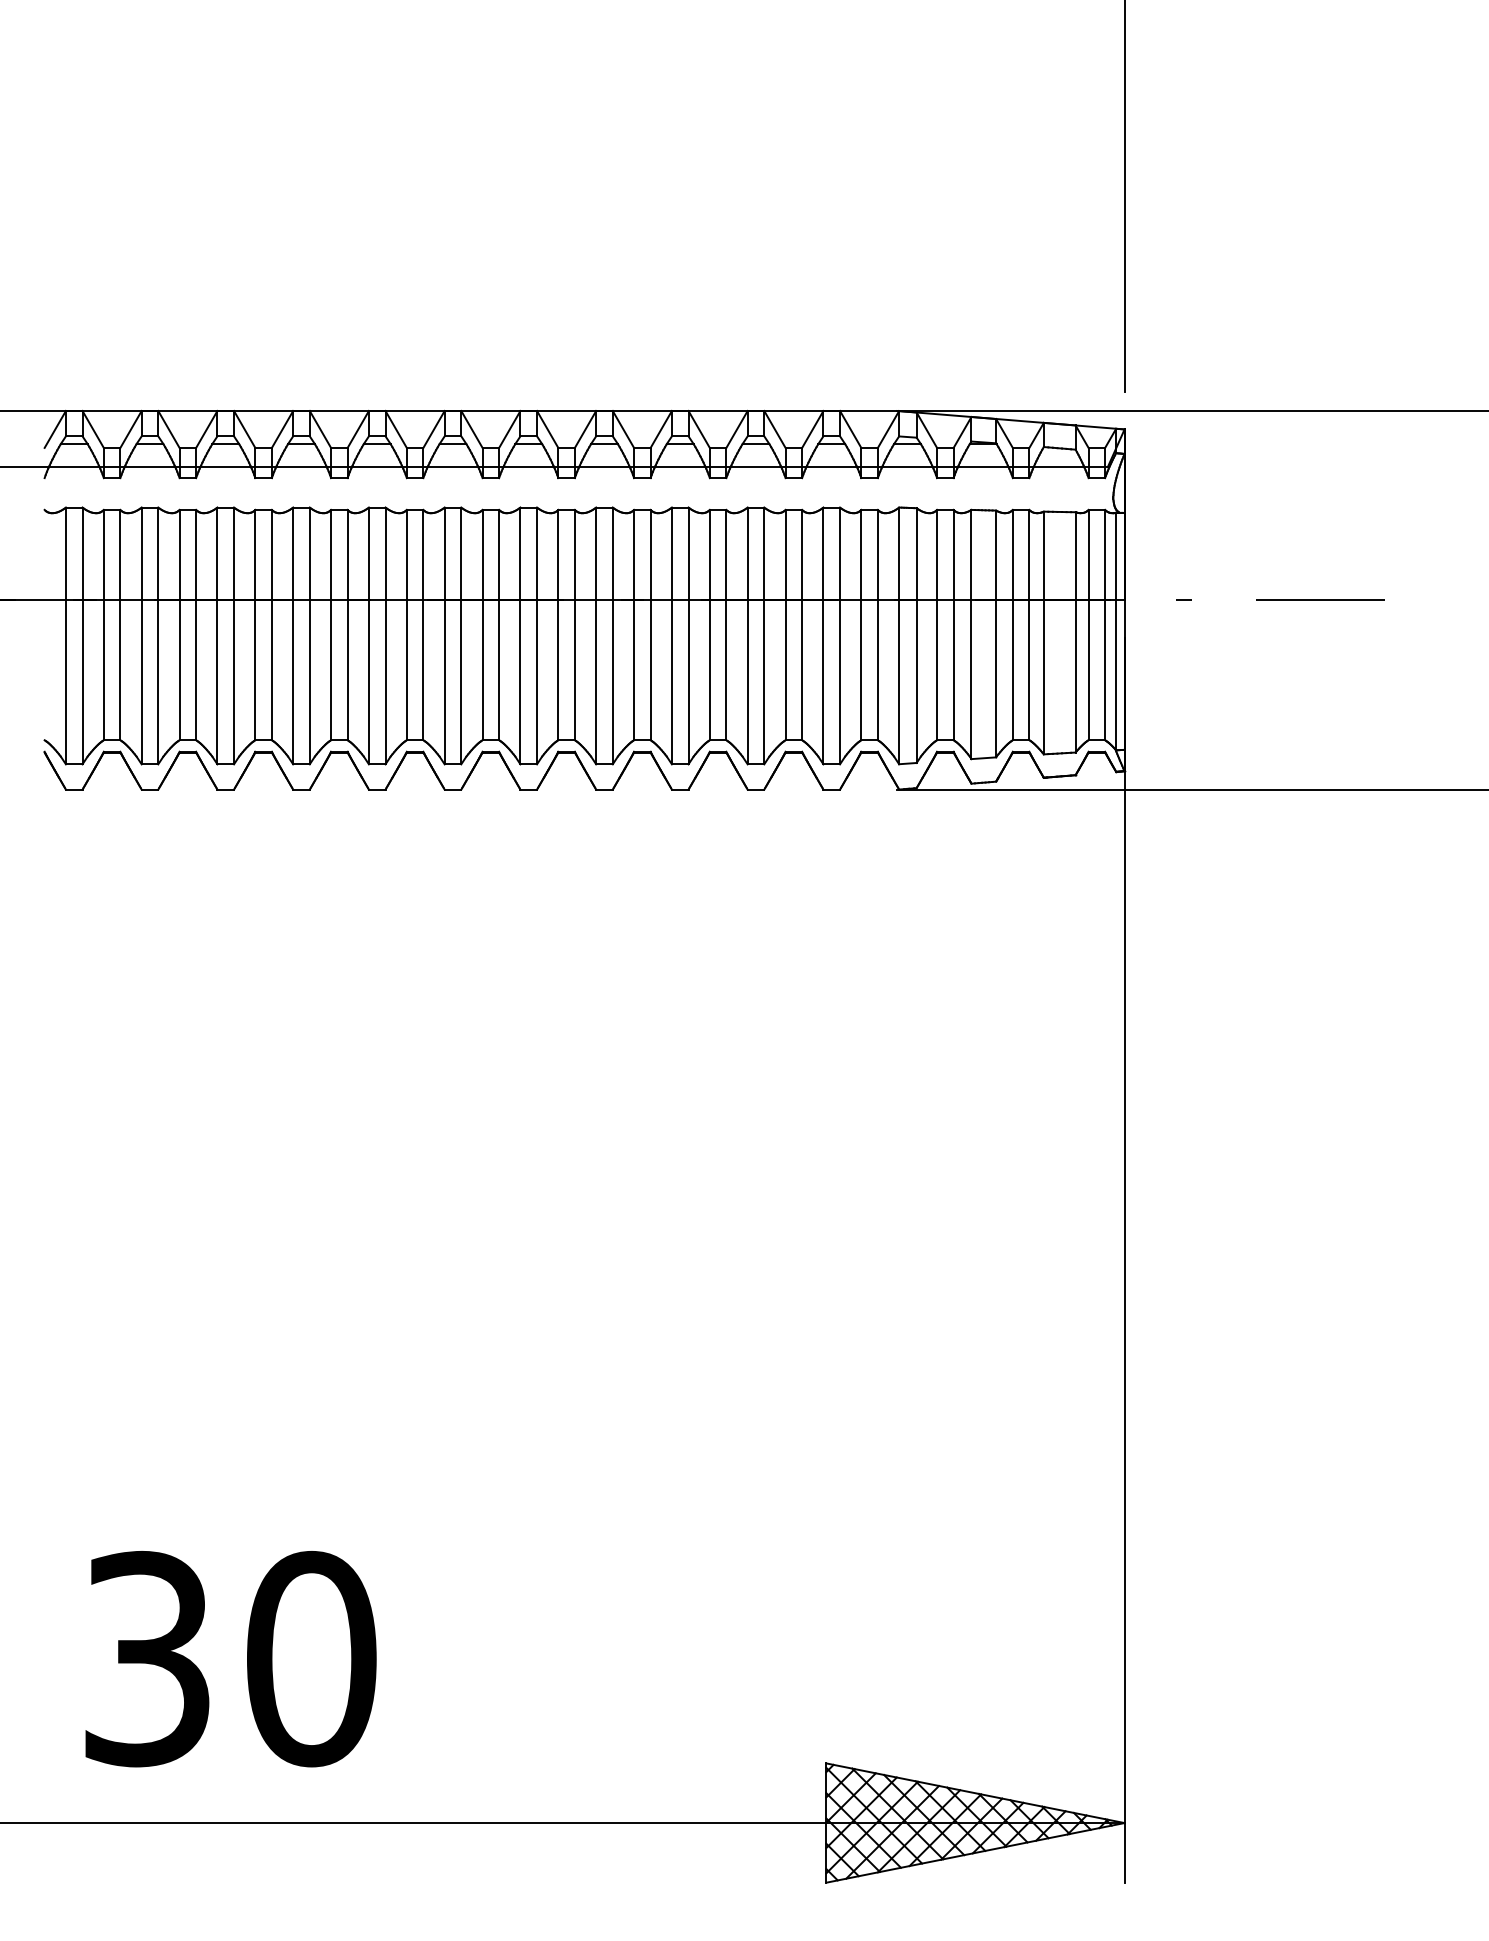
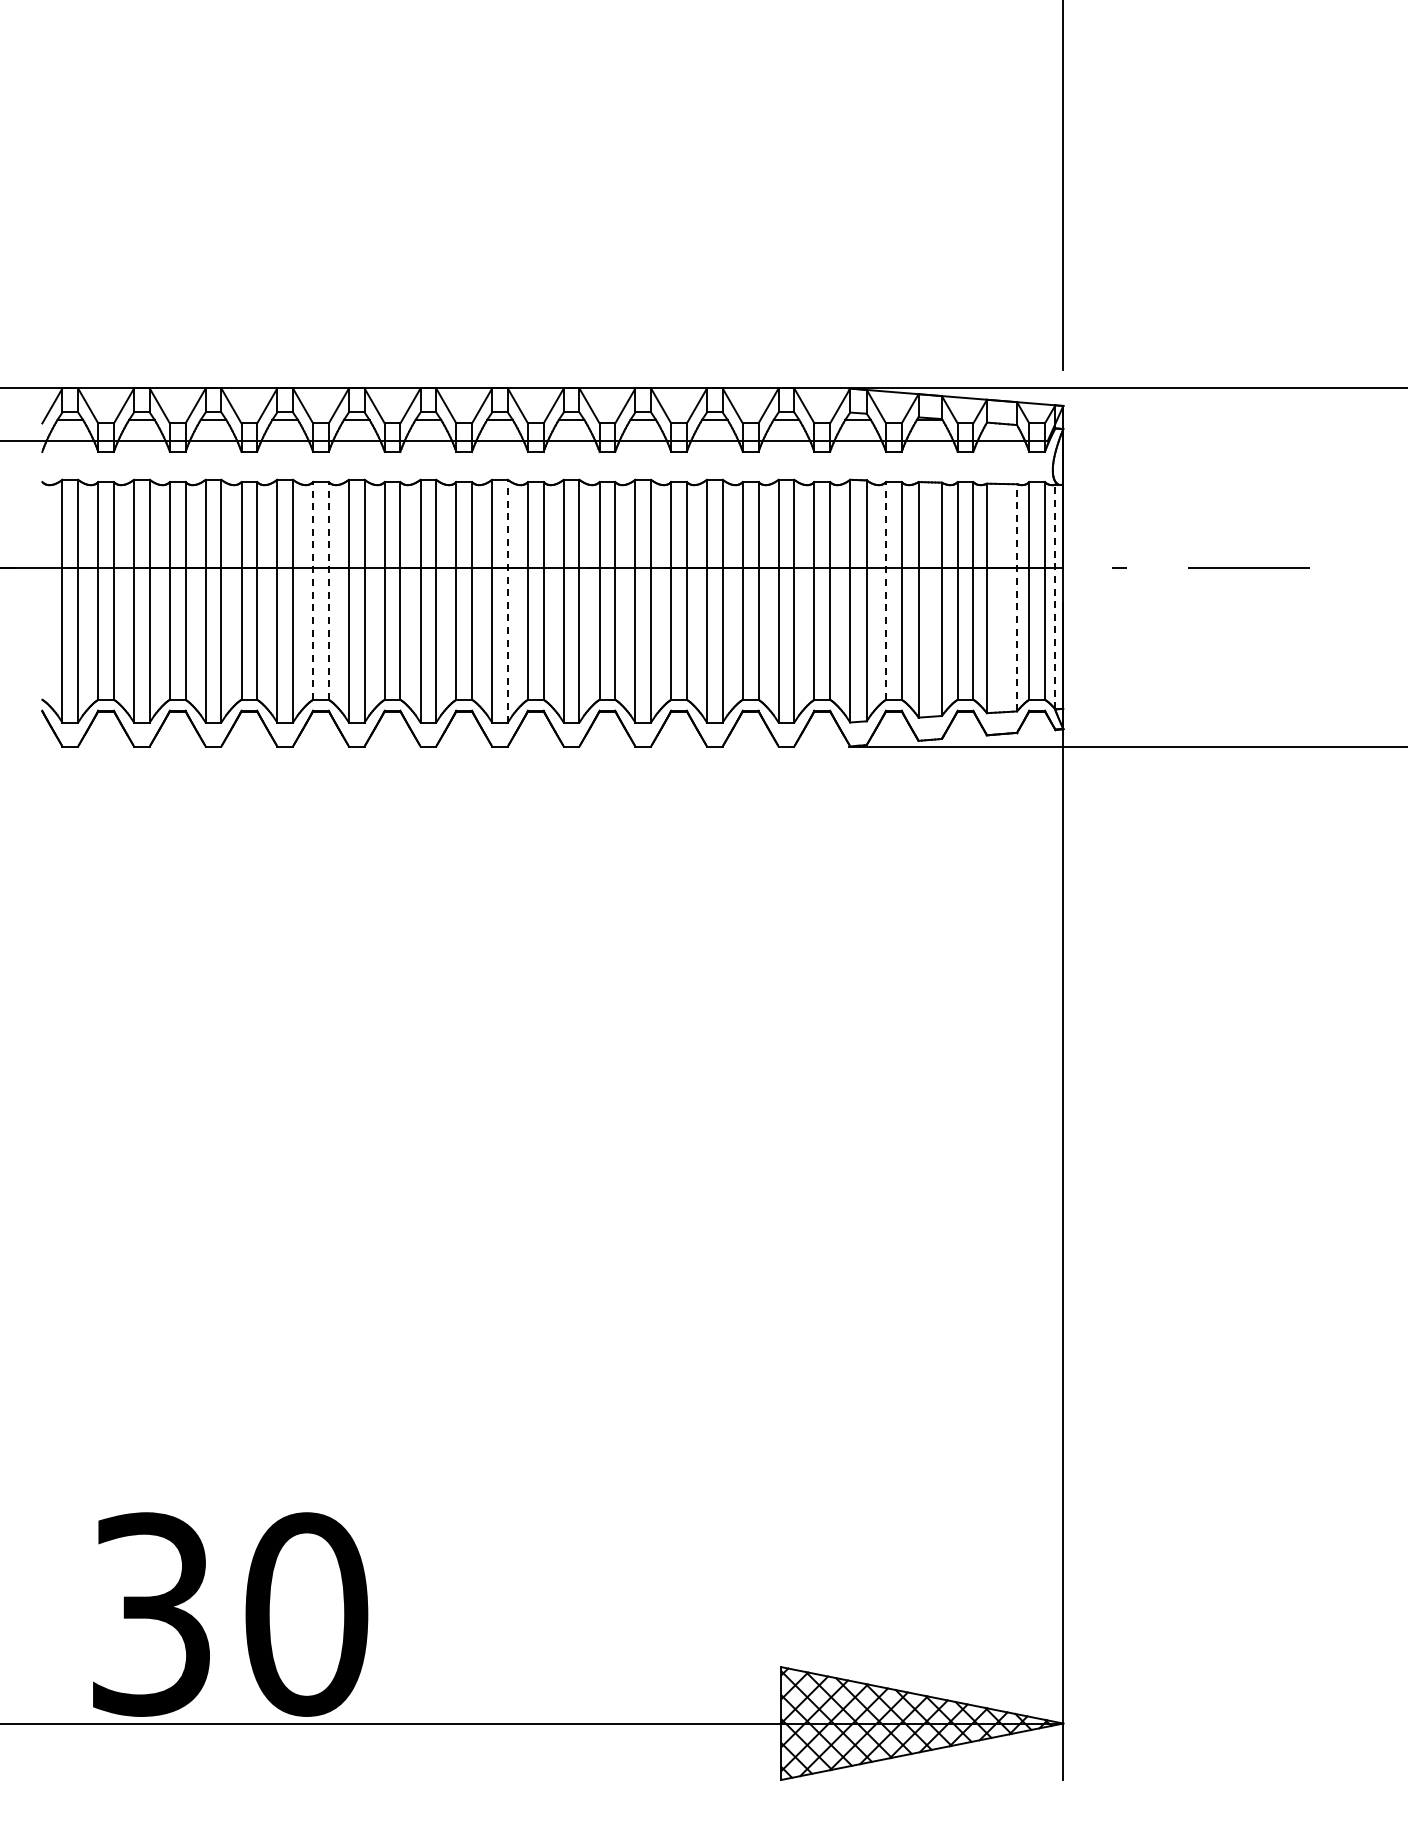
line: (331, 624) -> (313, 590), solid -> dashed
line: (347, 624) -> (328, 590), solid -> dashed
line: (937, 624) -> (886, 590), solid -> dashed
line: (1116, 630) -> (1055, 596), solid -> dashed
line: (1076, 632) -> (1017, 597), solid -> dashed
line: (536, 635) -> (507, 600), solid -> dashed
text: (230, 1659) -> (230, 1614), moved

